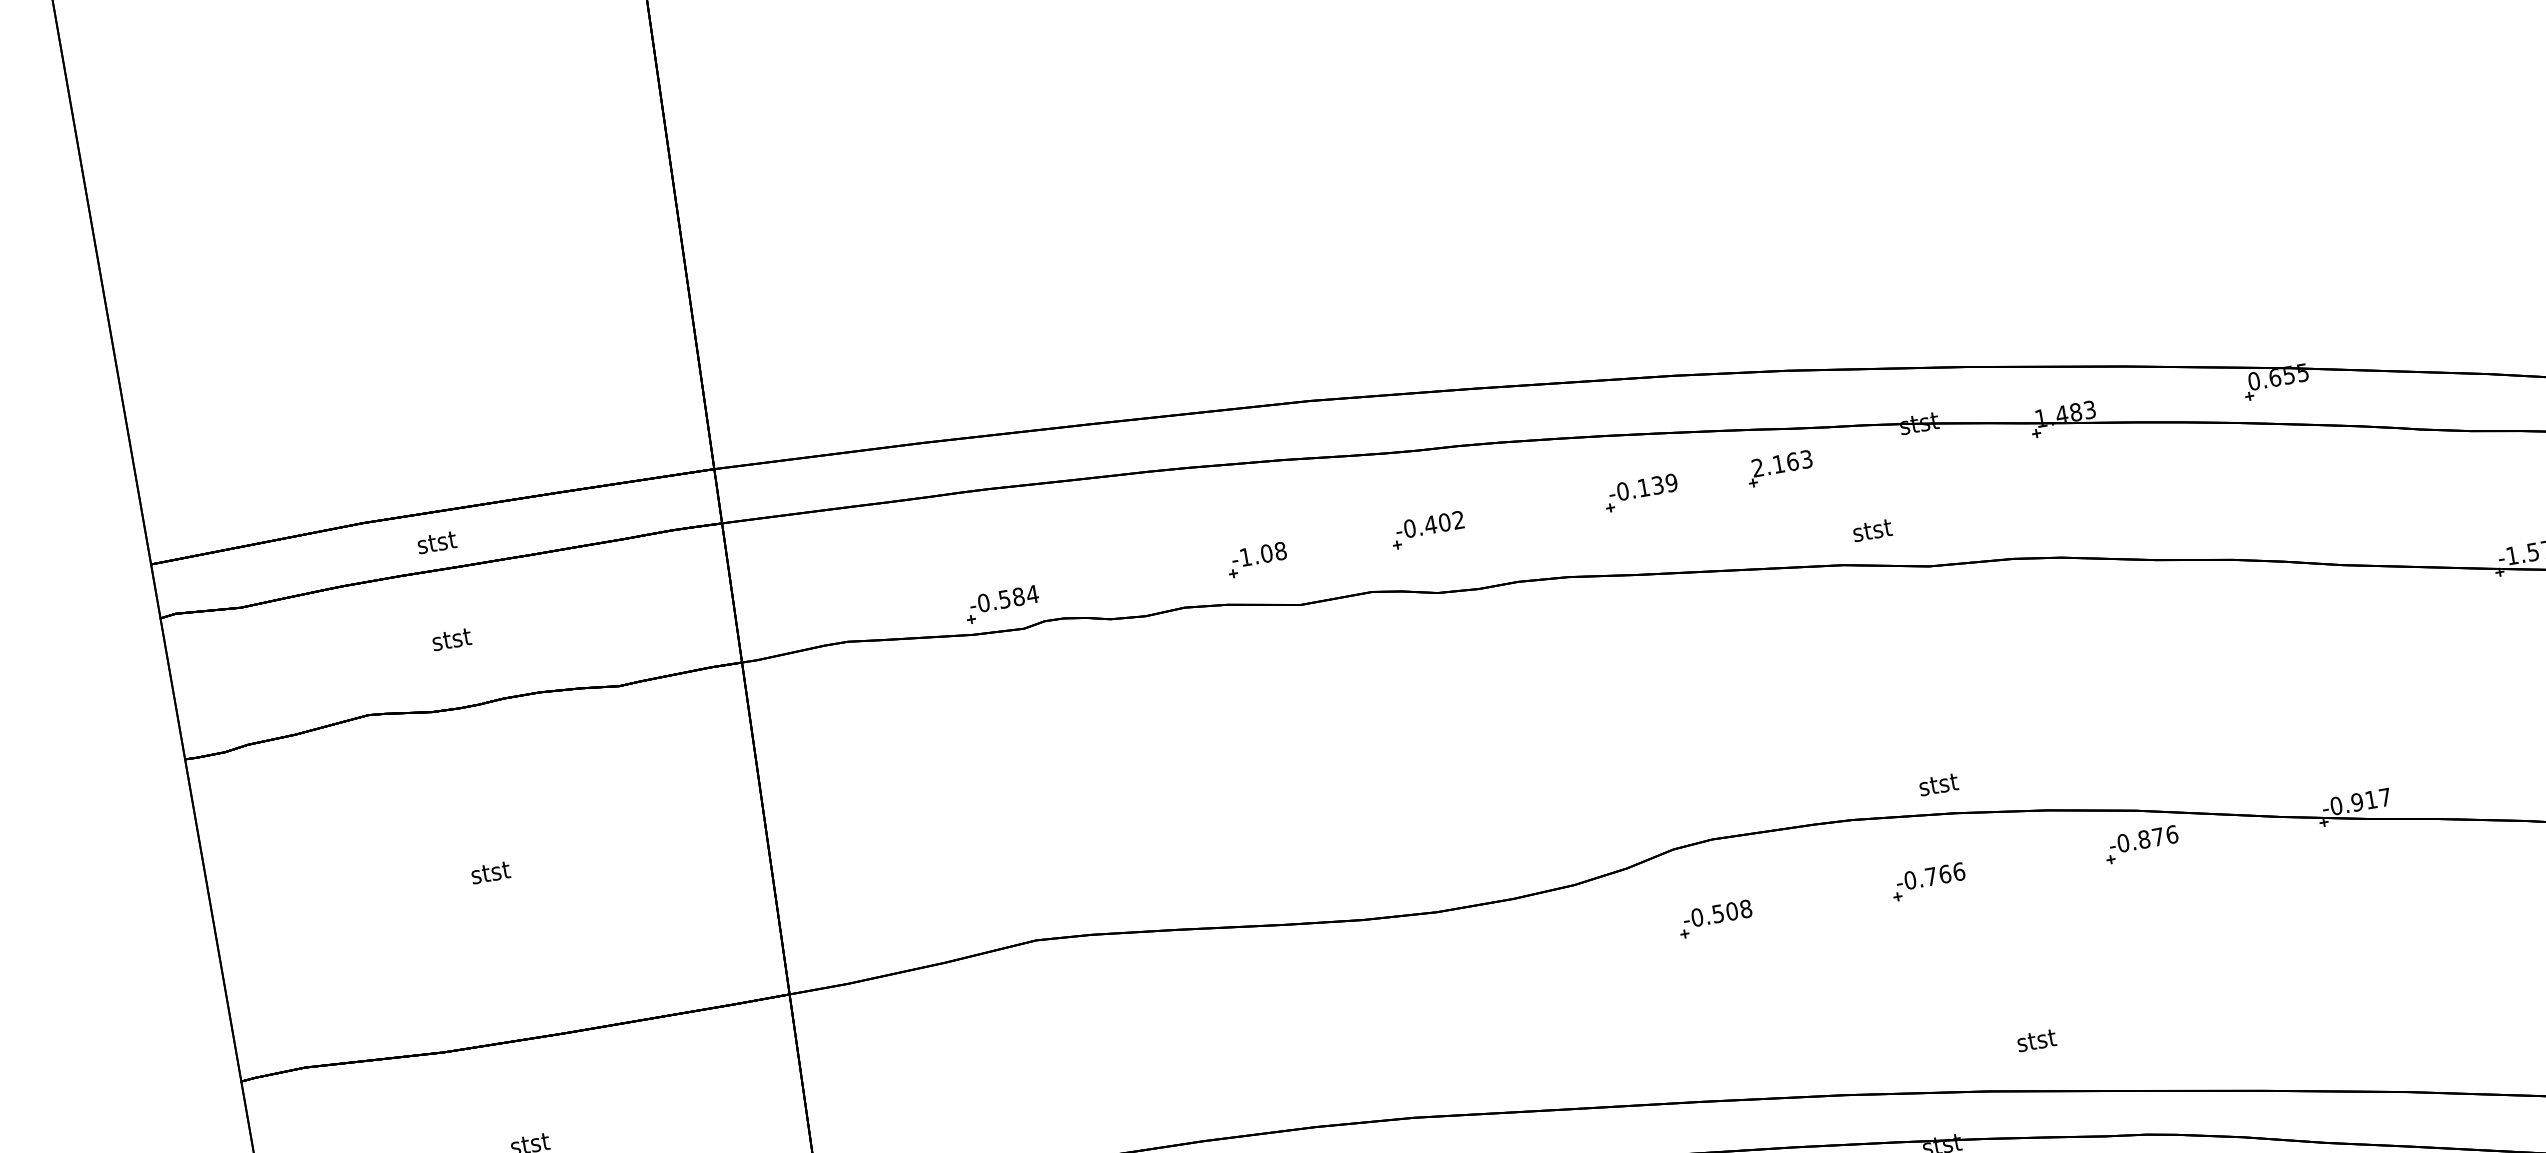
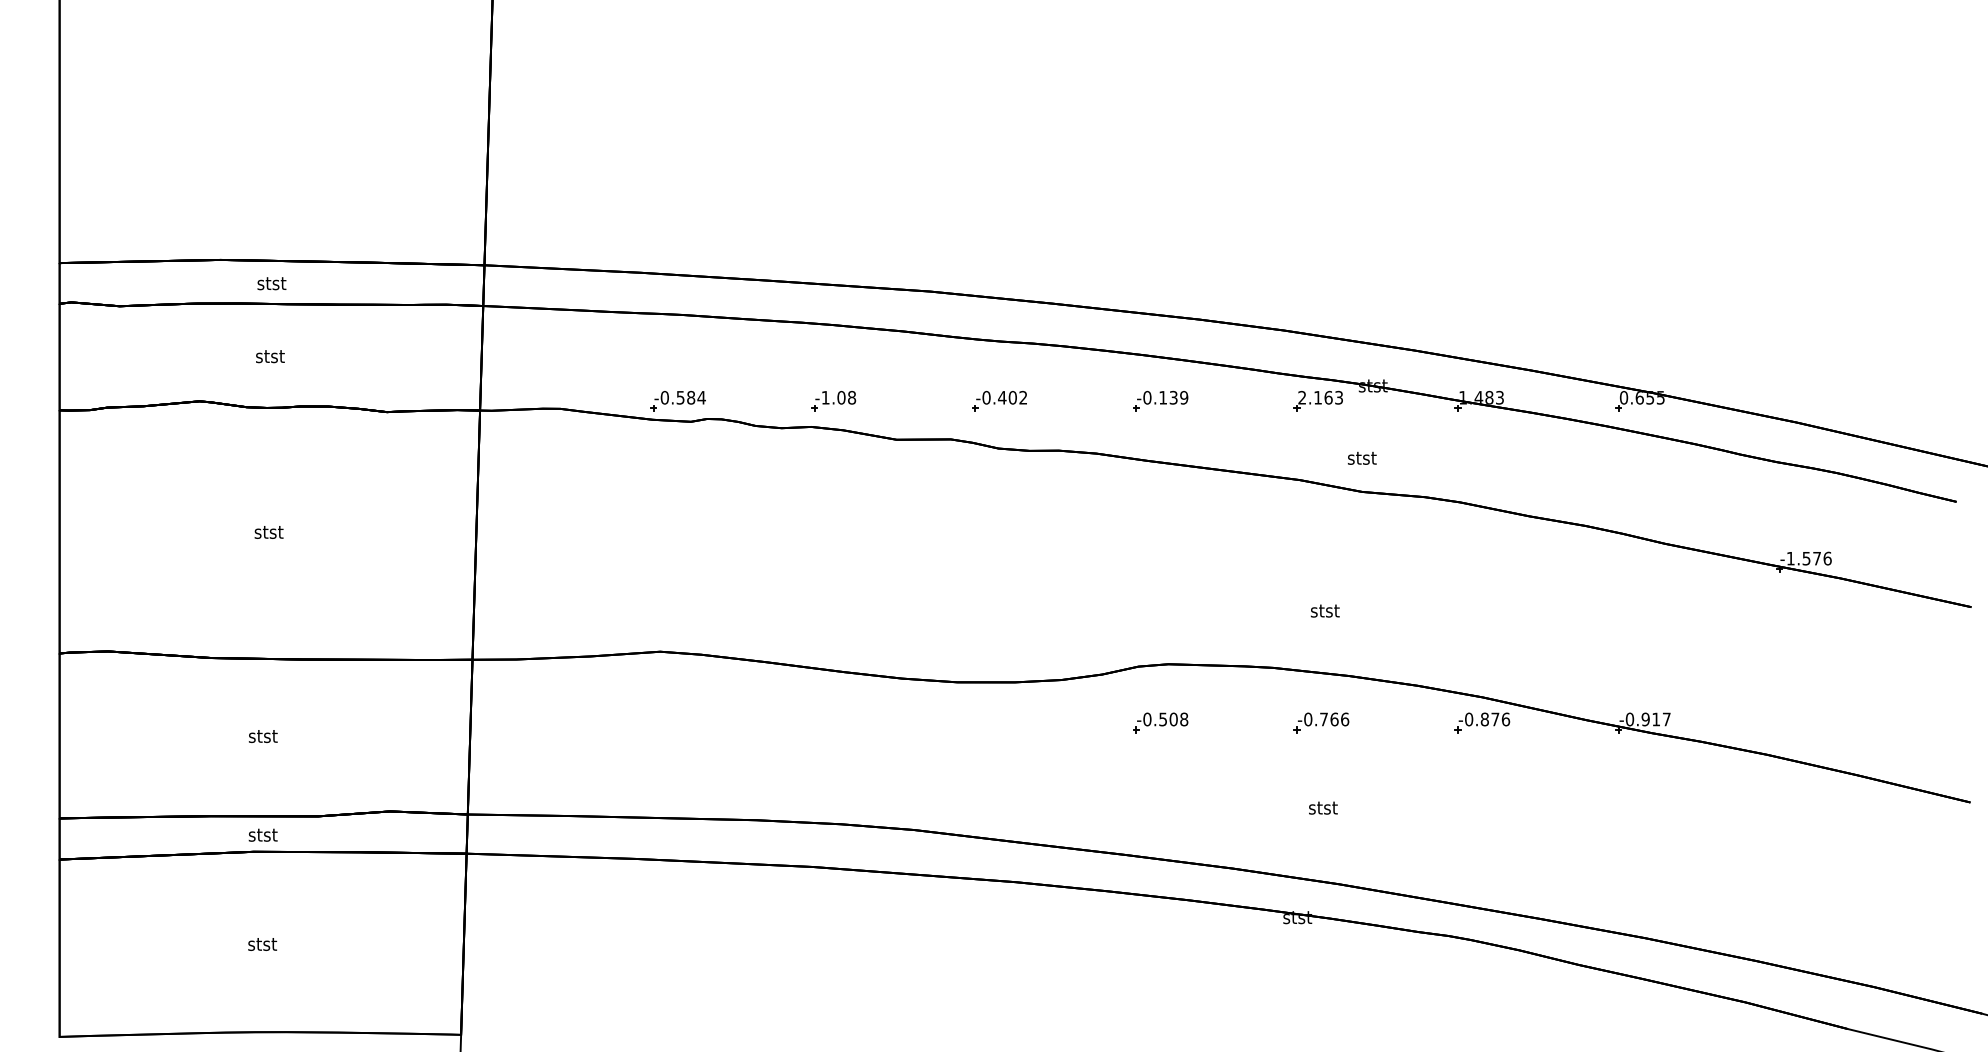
part: (1778, 467) -> (1317, 400), moved
text: (1871, 529) -> (1361, 457), moved
part: (1257, 560) -> (833, 401), moved
text: (1937, 784) -> (1324, 610), moved
text: (2036, 1039) -> (1323, 807), moved

